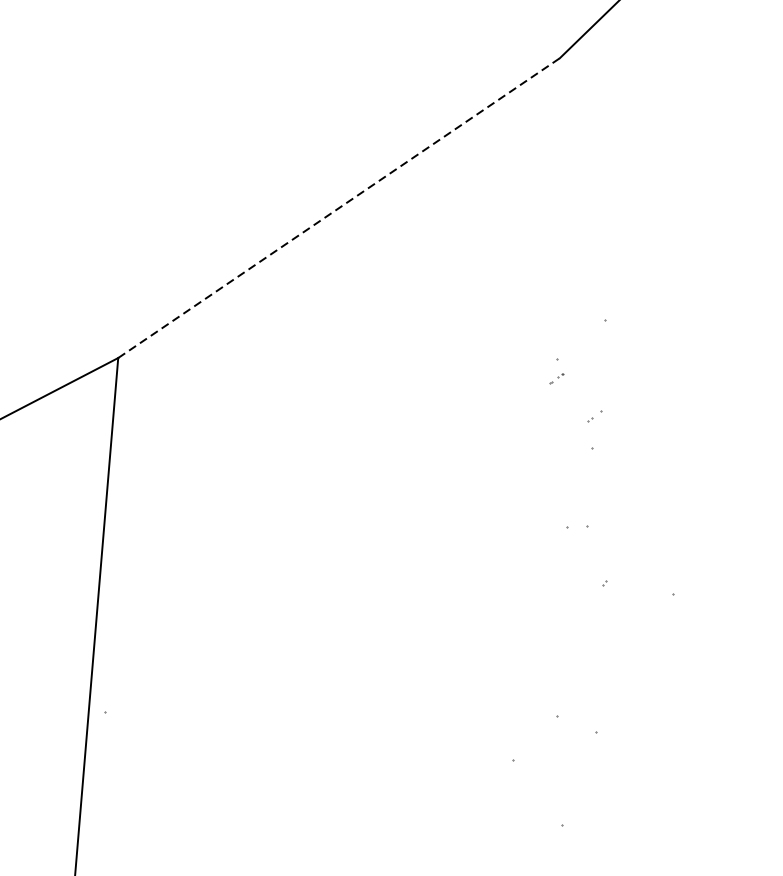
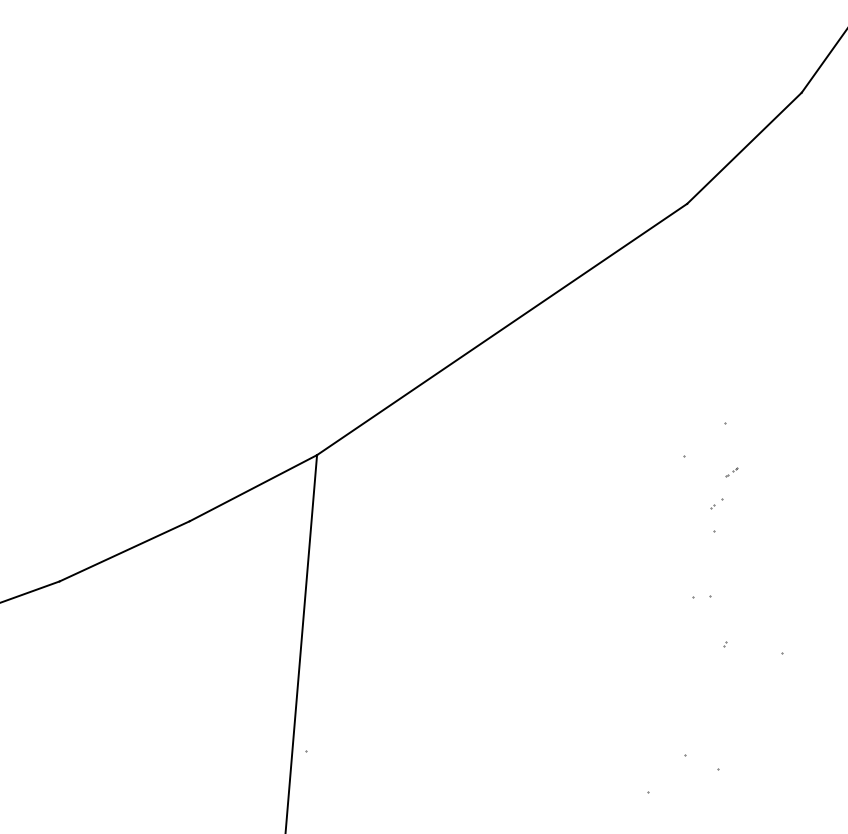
line: (339, 208) -> (502, 329), dashed -> solid
part: (556, 378) -> (731, 472), moved

